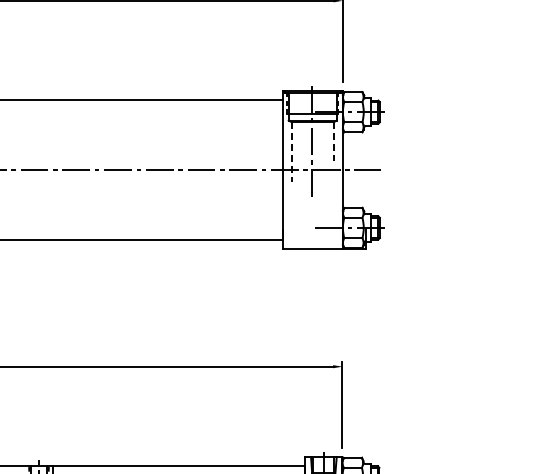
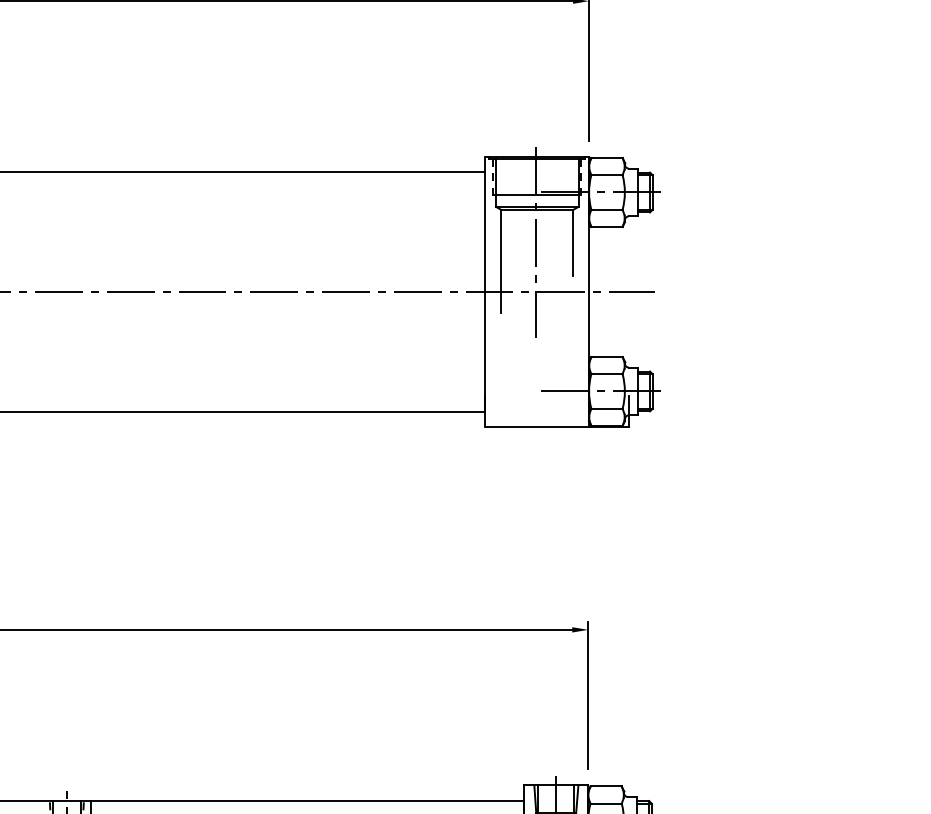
line: (333, 142) -> (572, 244), dashed -> solid
line: (291, 152) -> (500, 261), dashed -> solid

